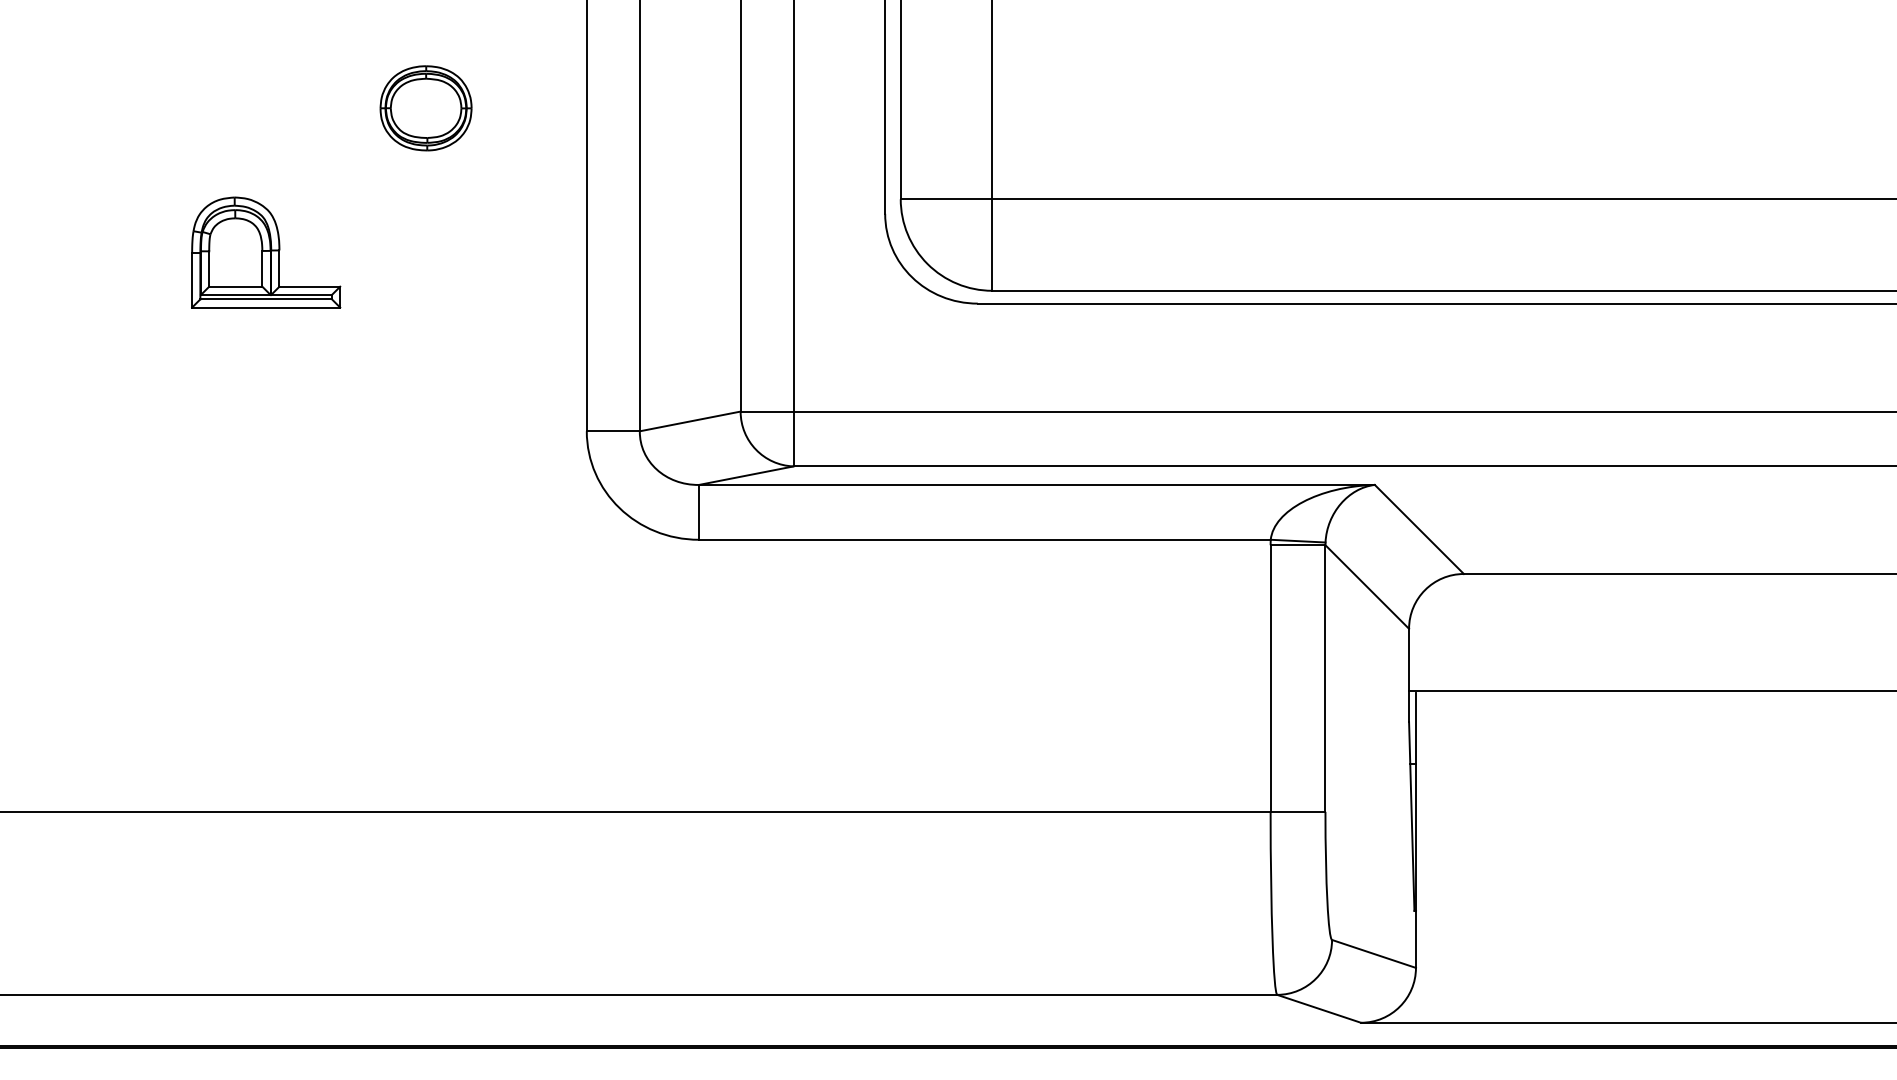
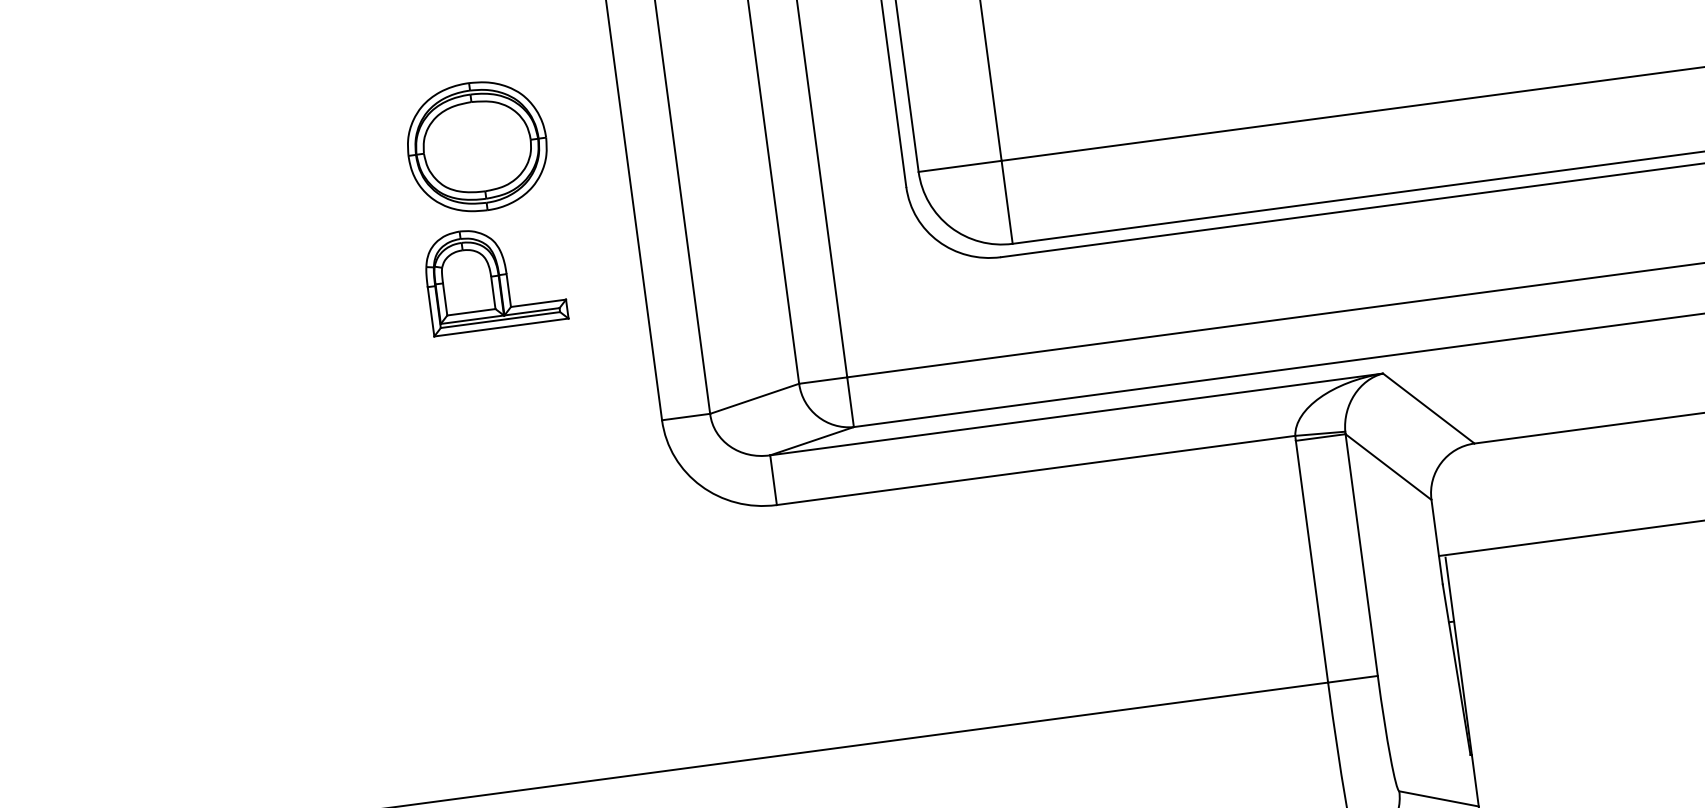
part: (425, 108) -> (476, 147), size x1.67
part: (266, 252) -> (495, 277), moved

